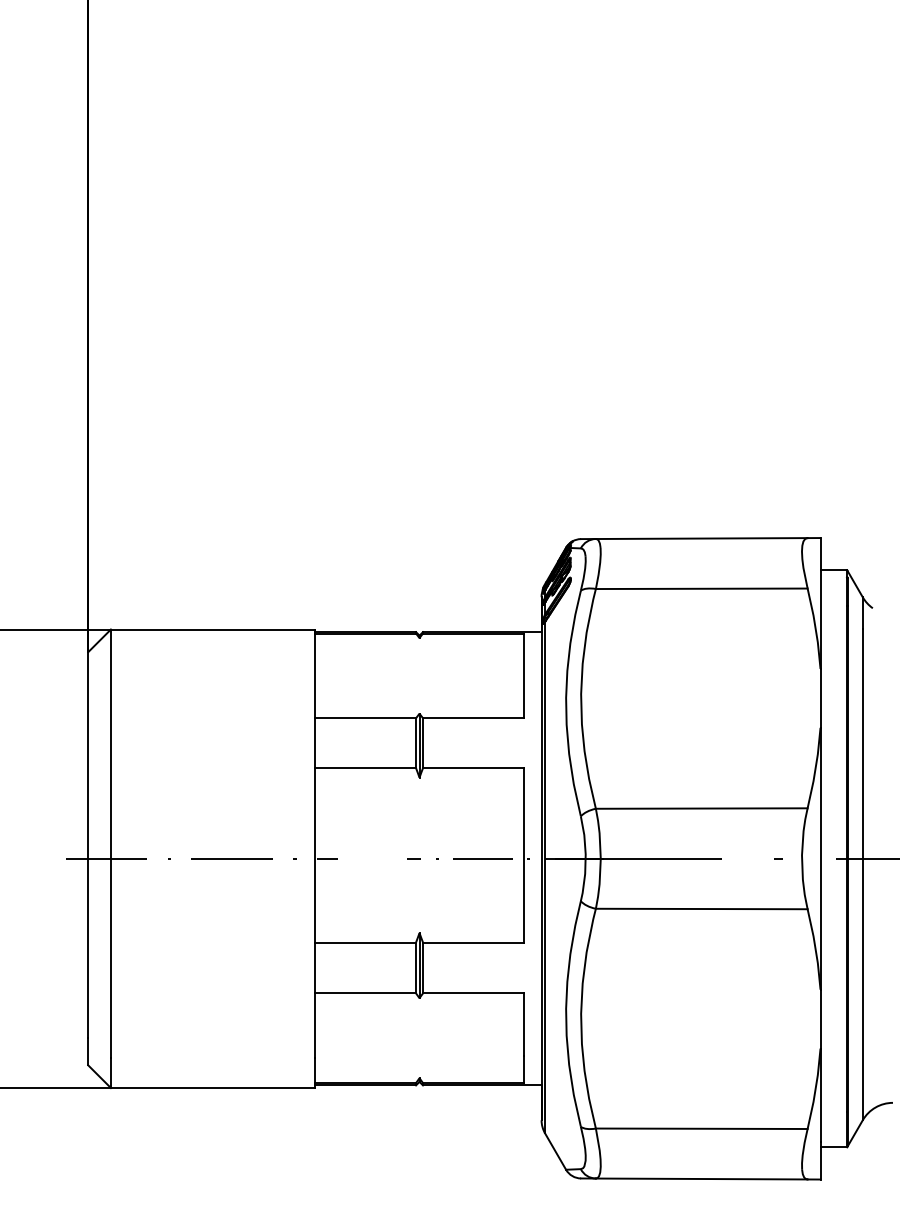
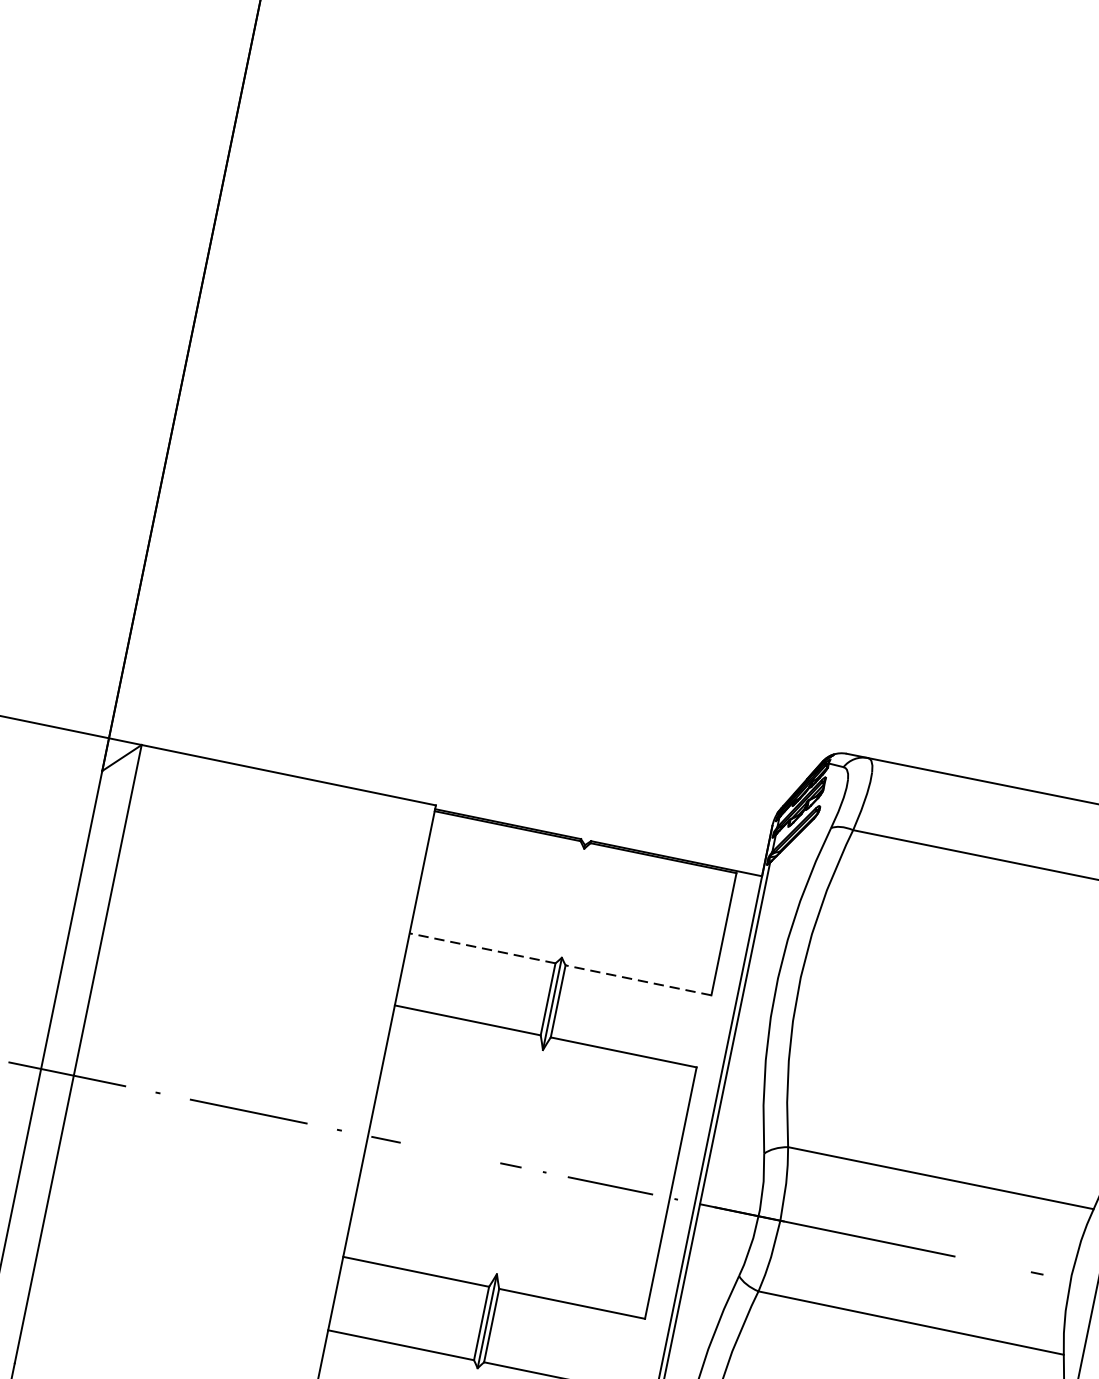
line: (365, 718) -> (482, 948), solid -> dashed
line: (473, 718) -> (638, 980), solid -> dashed

